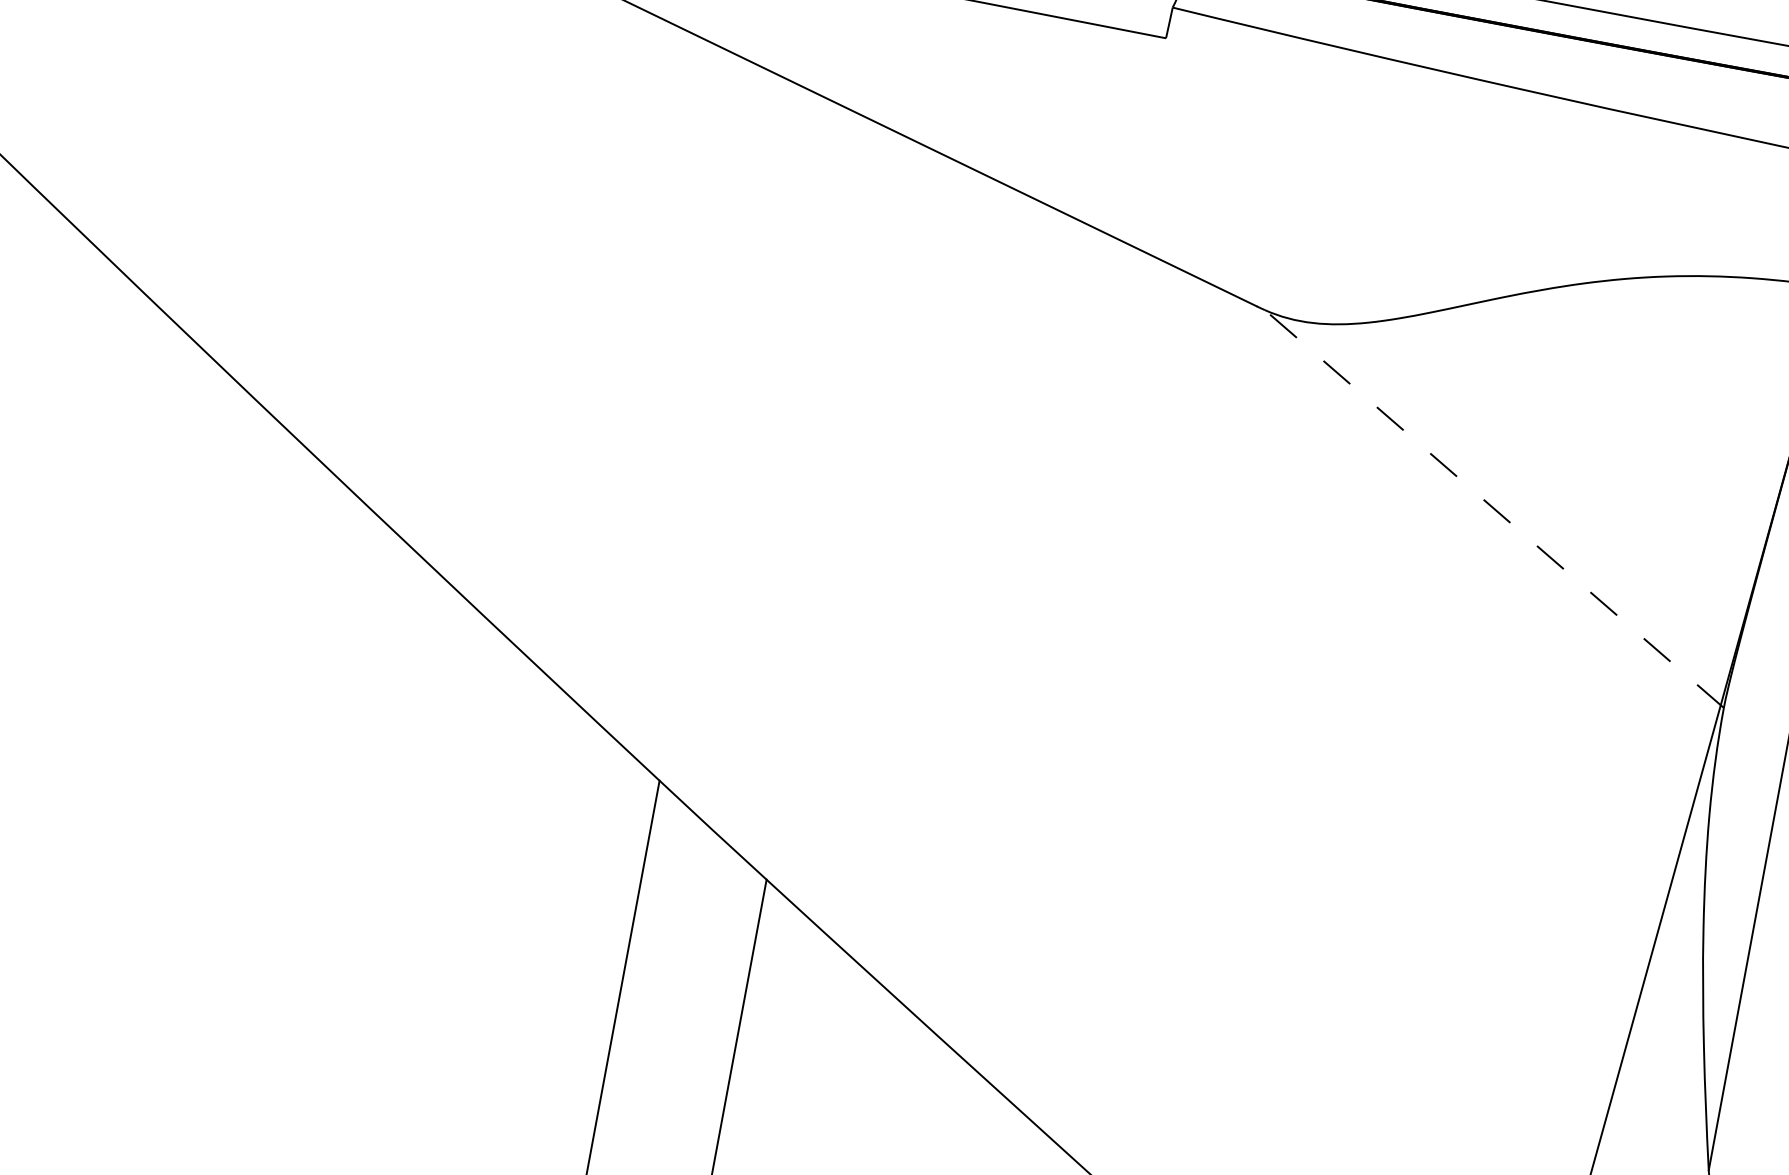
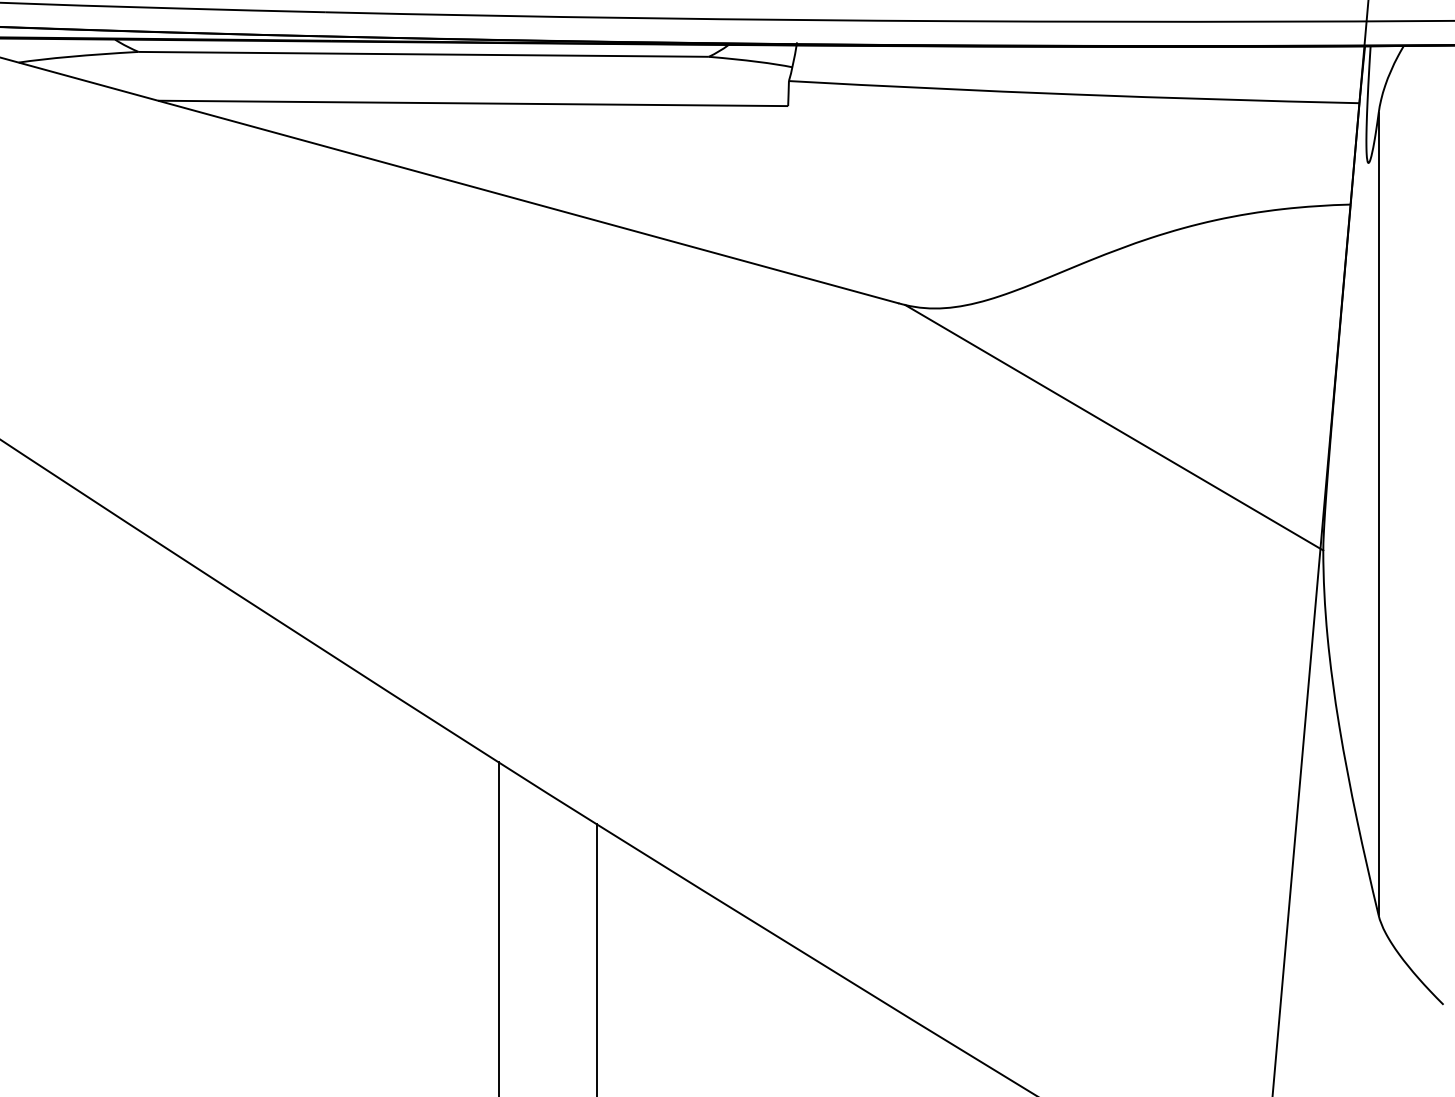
line: (1493, 508) -> (1113, 427), dashed -> solid

